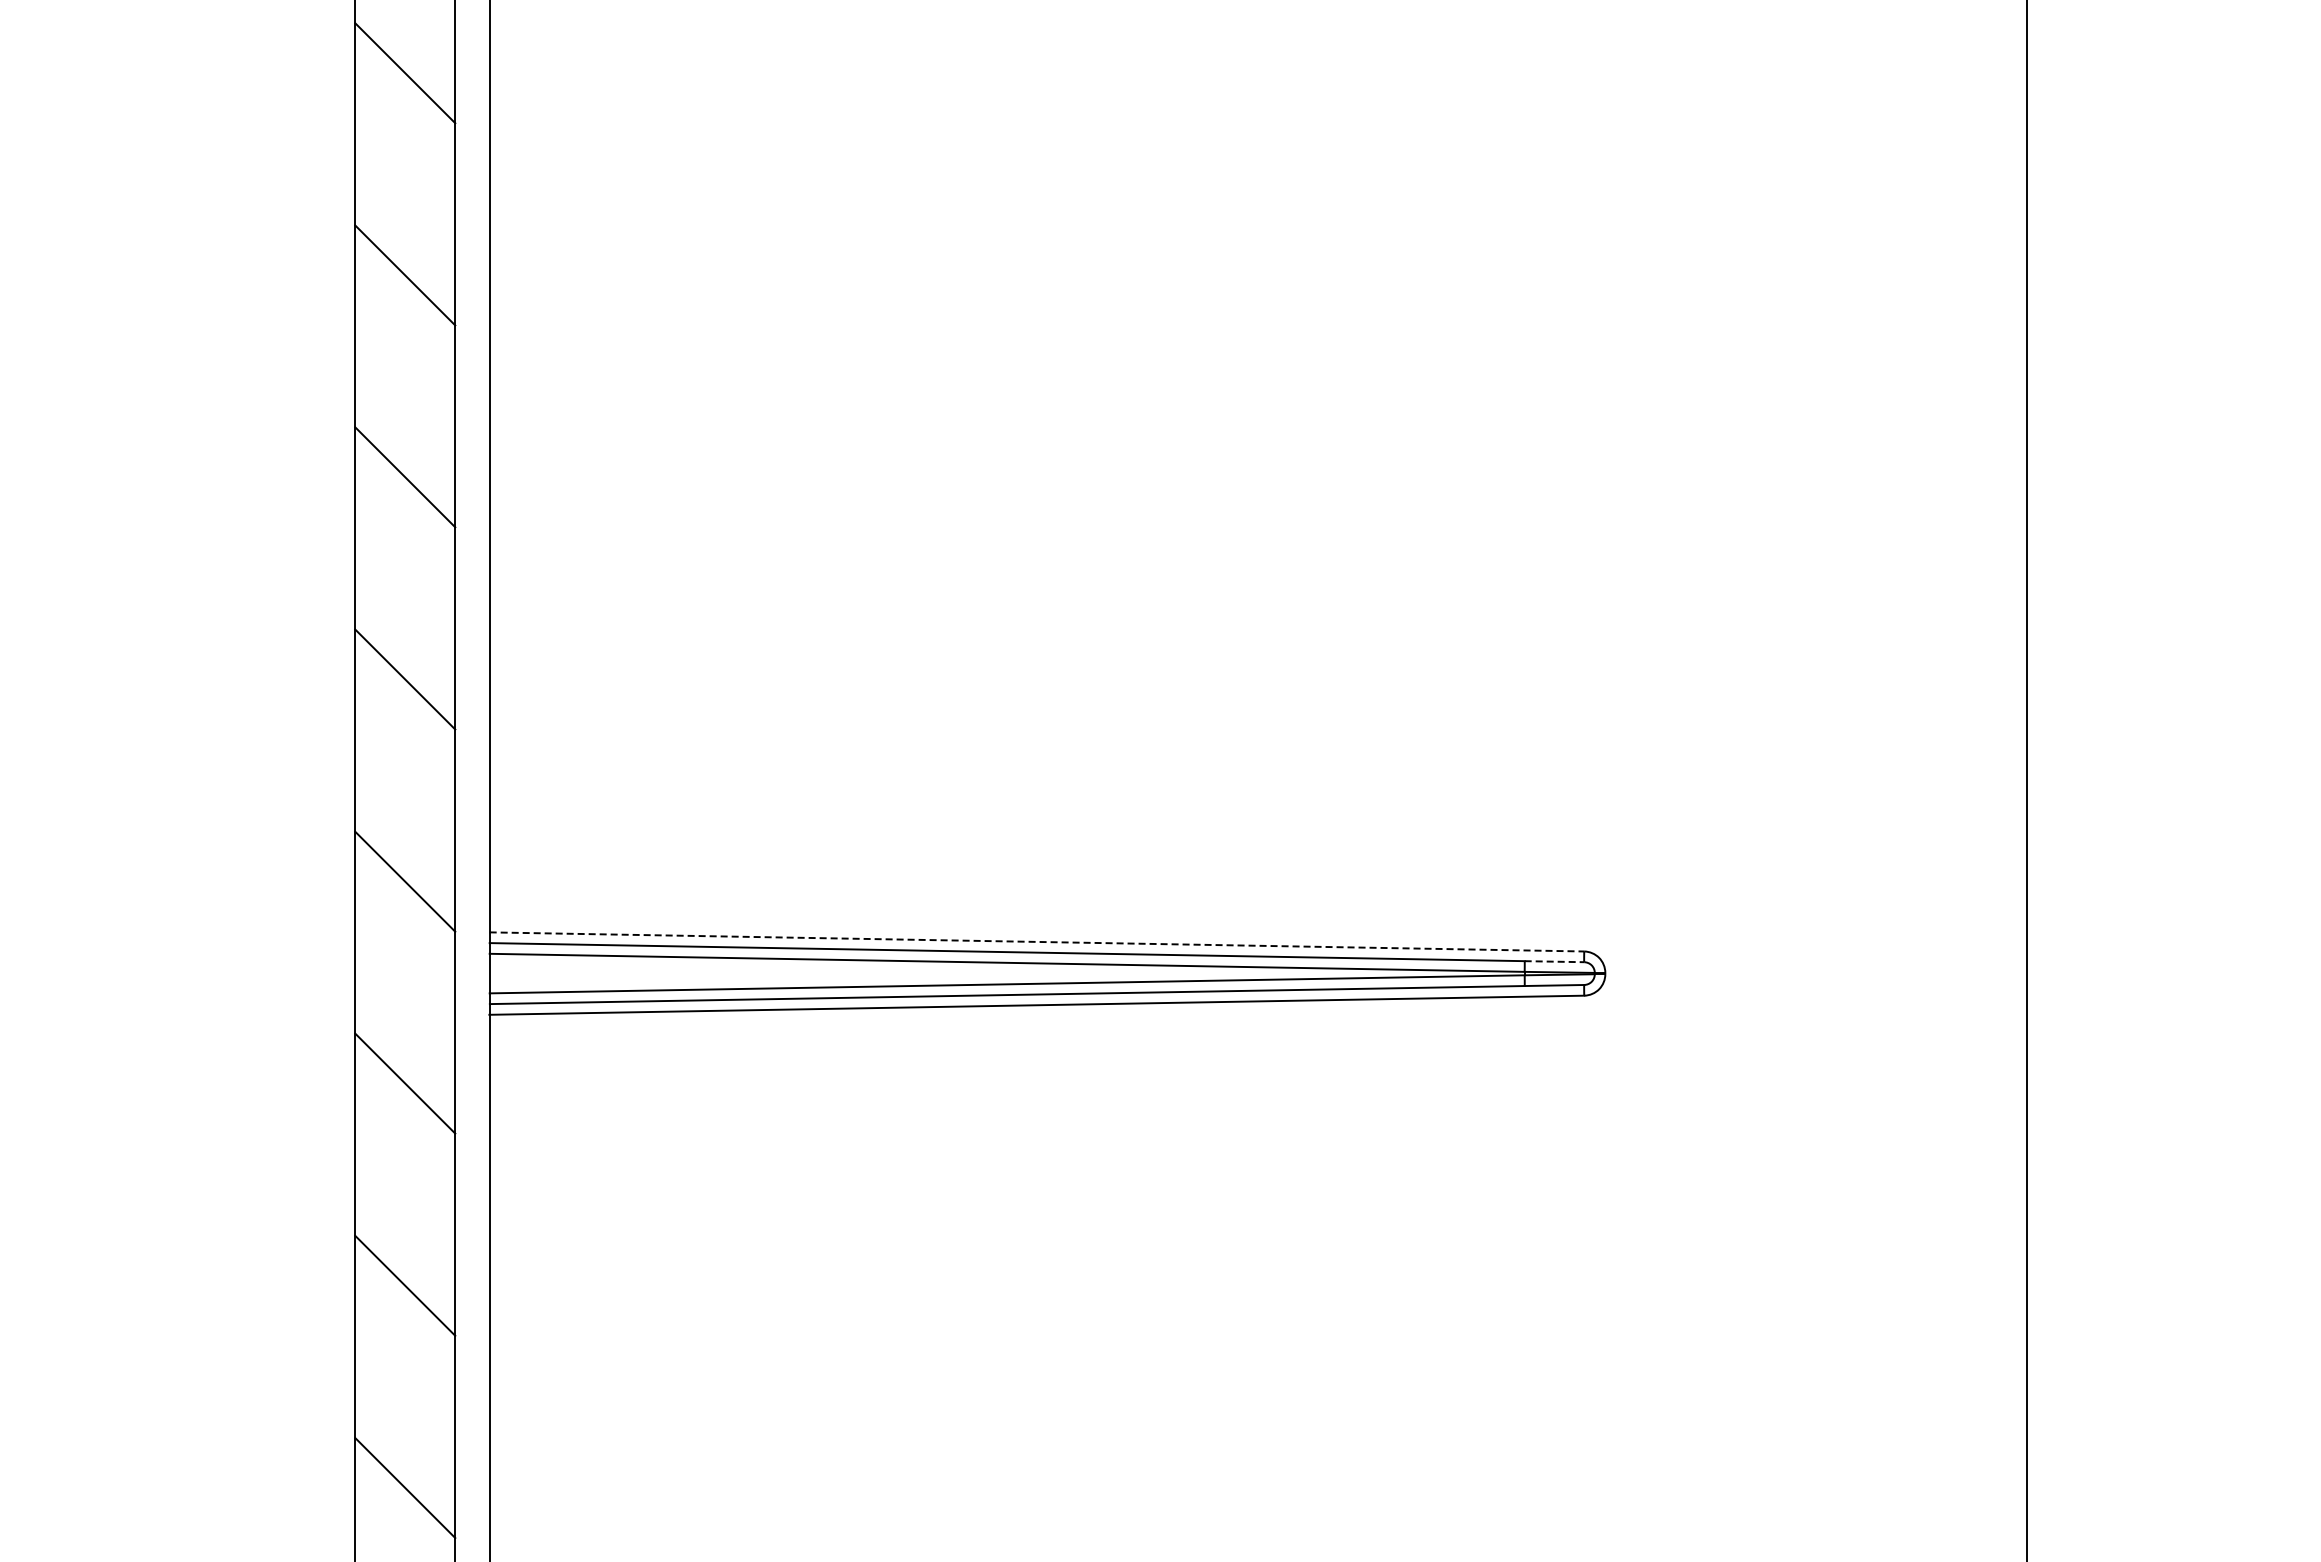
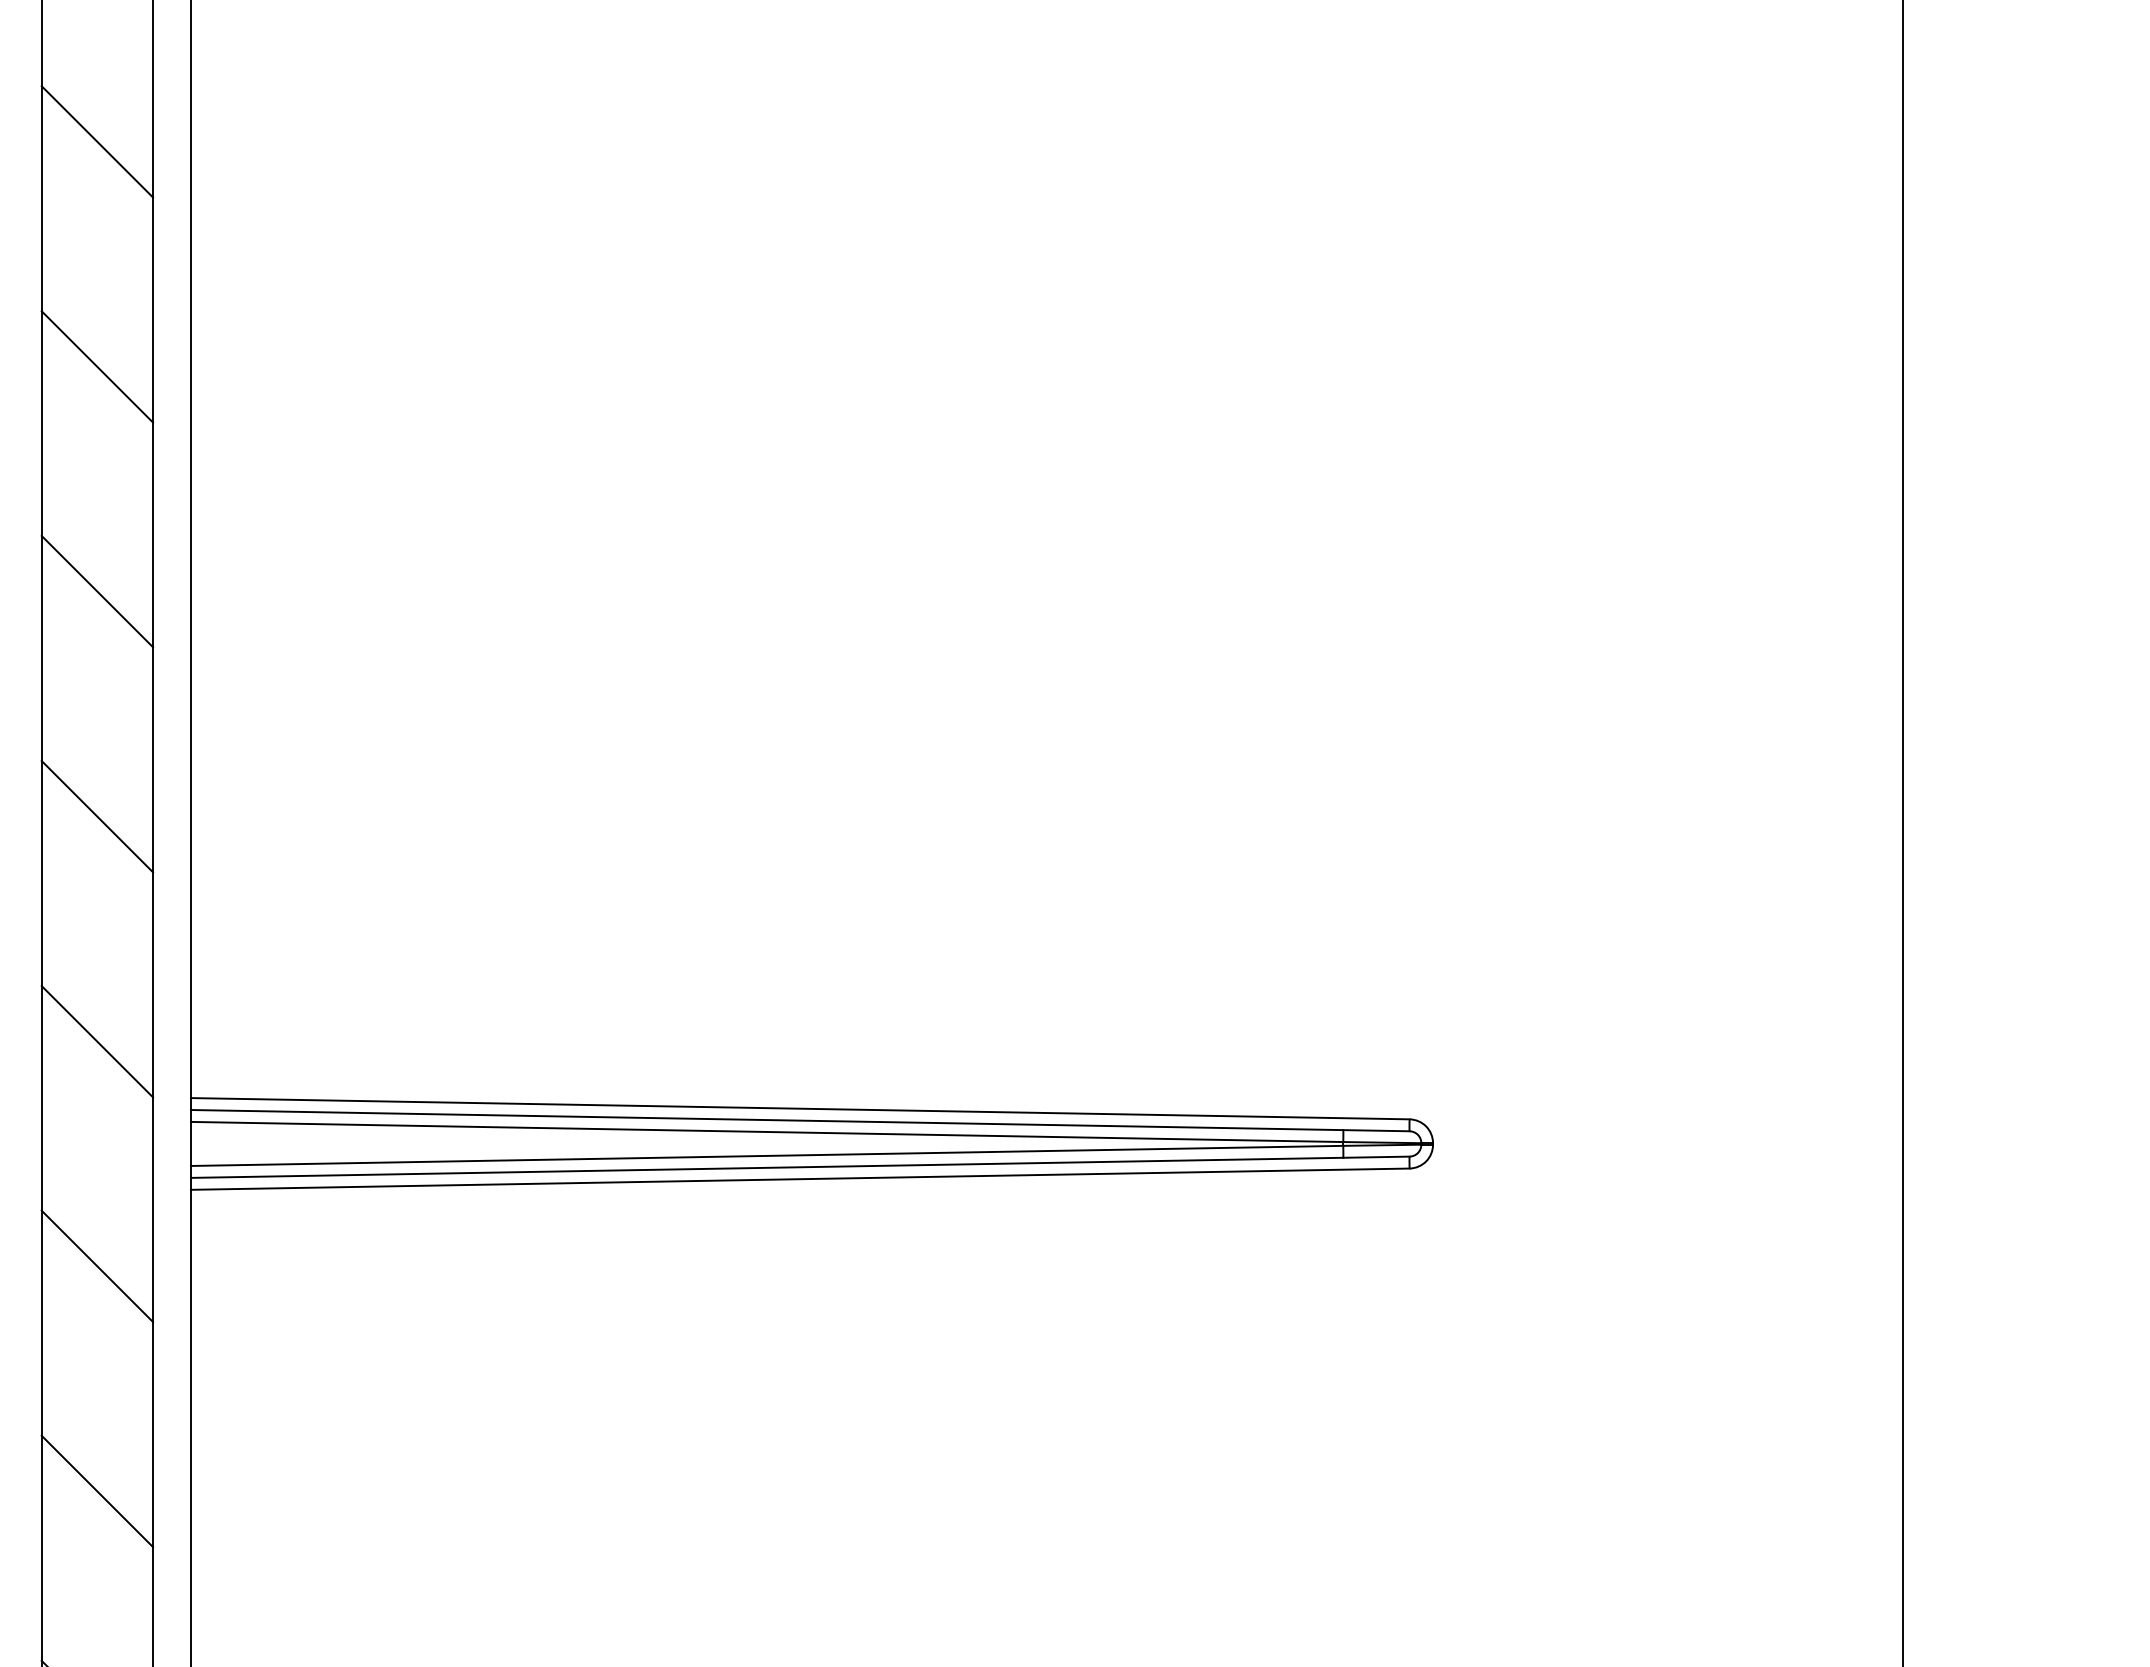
line: (1037, 941) -> (801, 1108), dashed -> solid
line: (1554, 961) -> (1376, 1130), dashed -> solid

